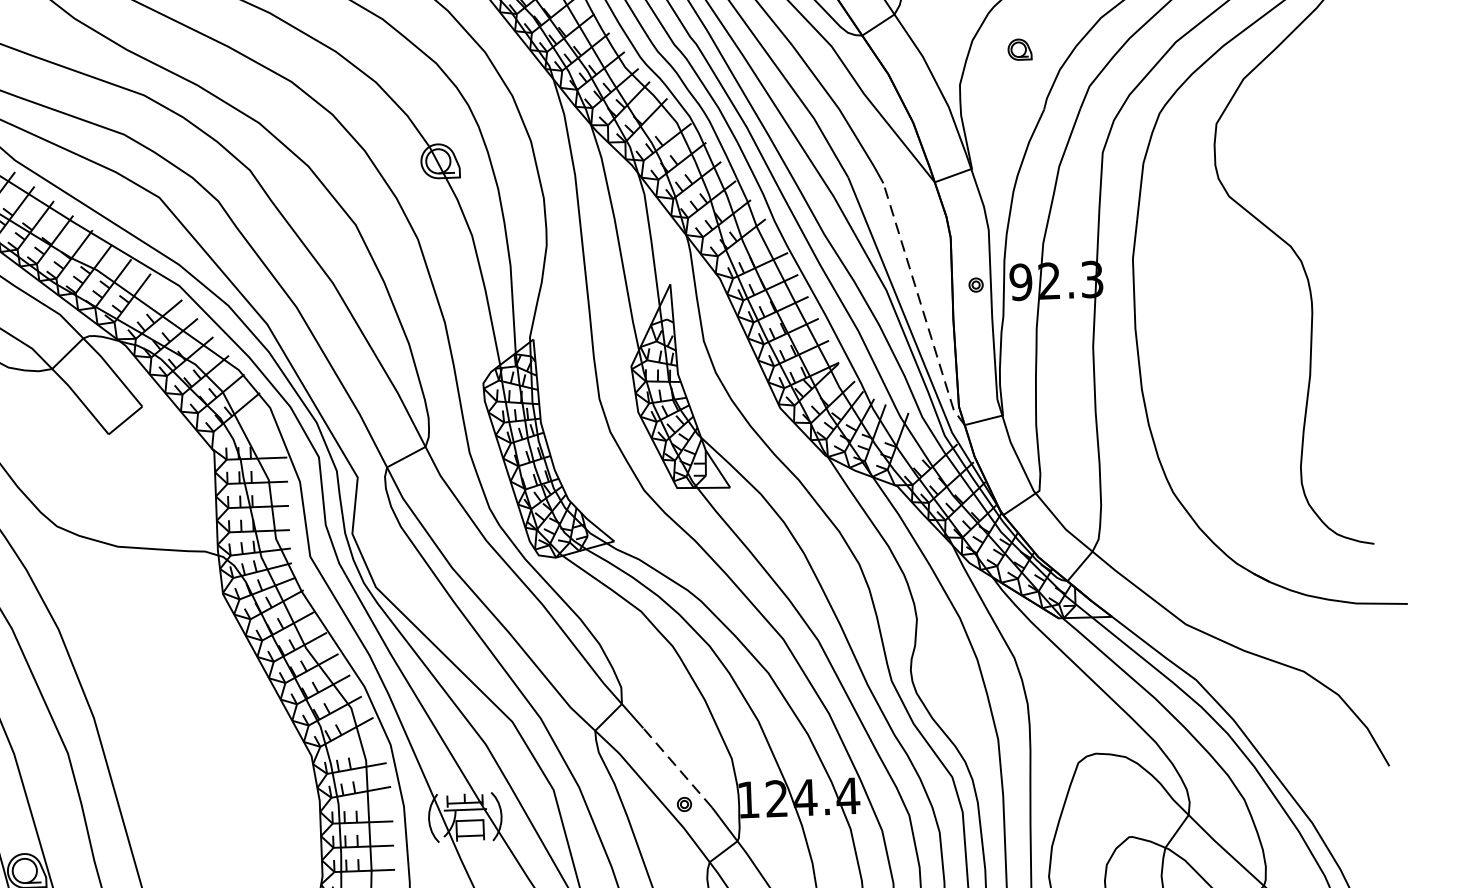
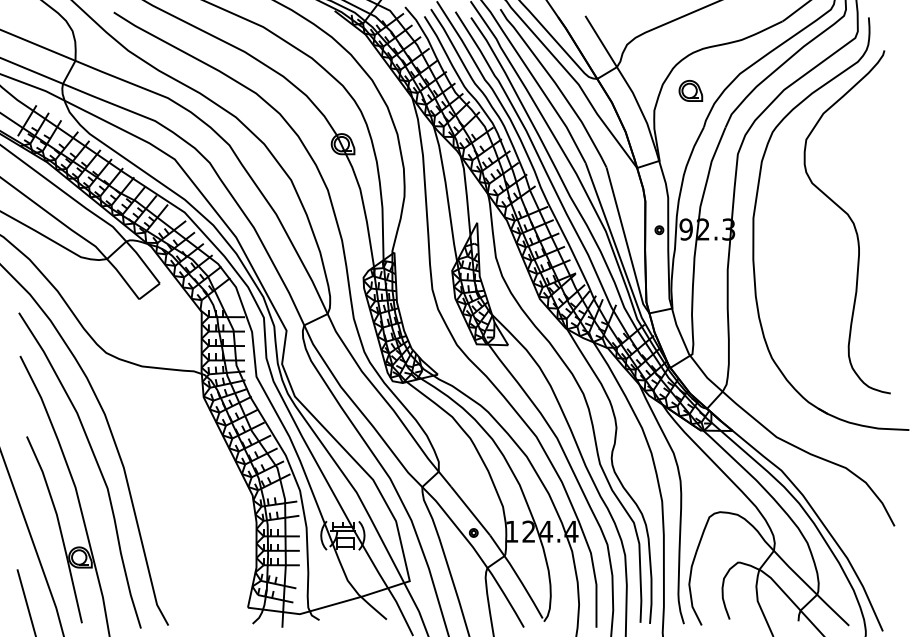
part: (1019, 48) -> (690, 90), size x1.67
line: (921, 306) -> (626, 241), dashed -> solid
line: (677, 766) -> (470, 510), dashed -> solid

